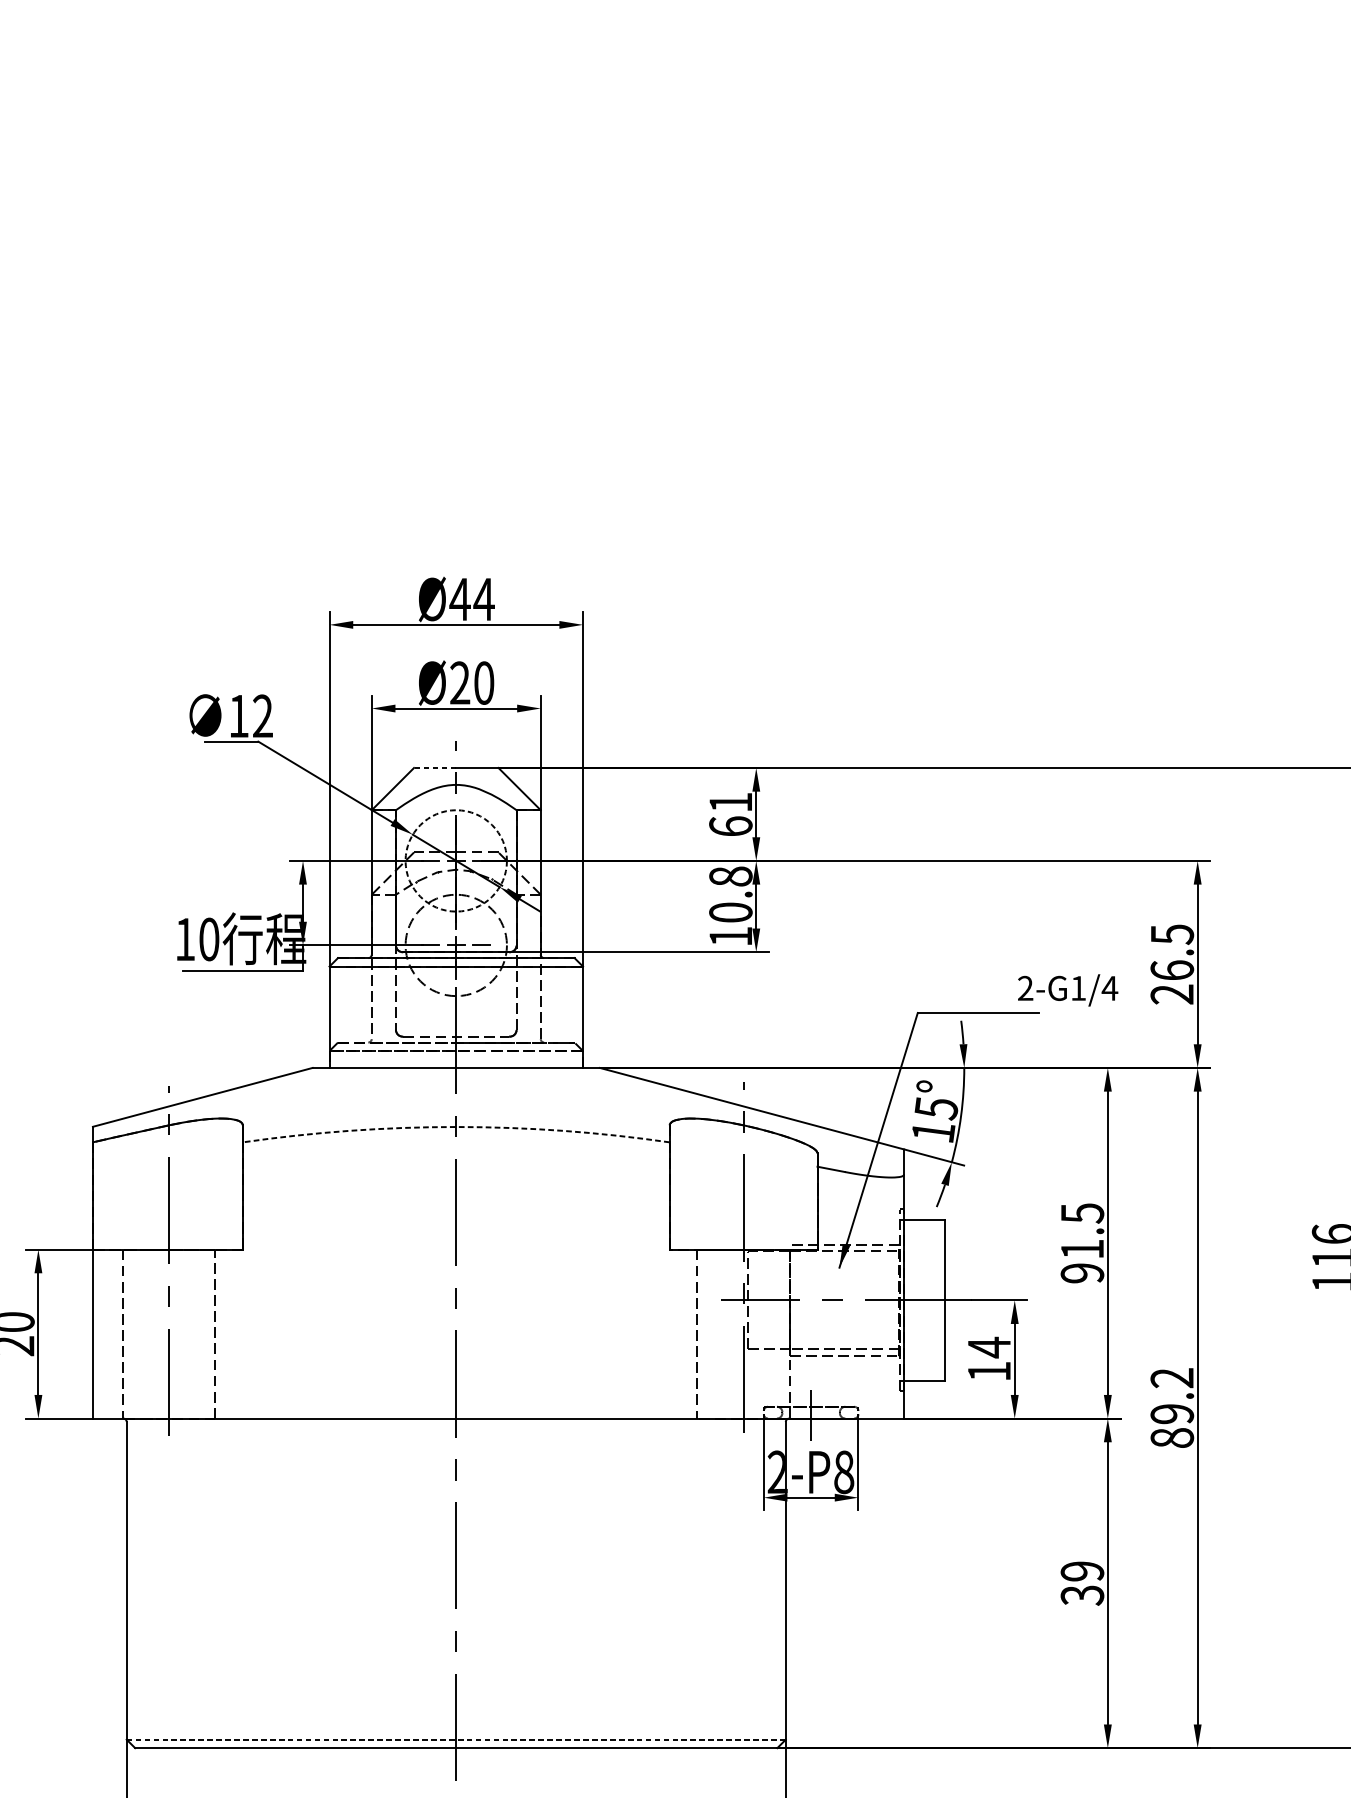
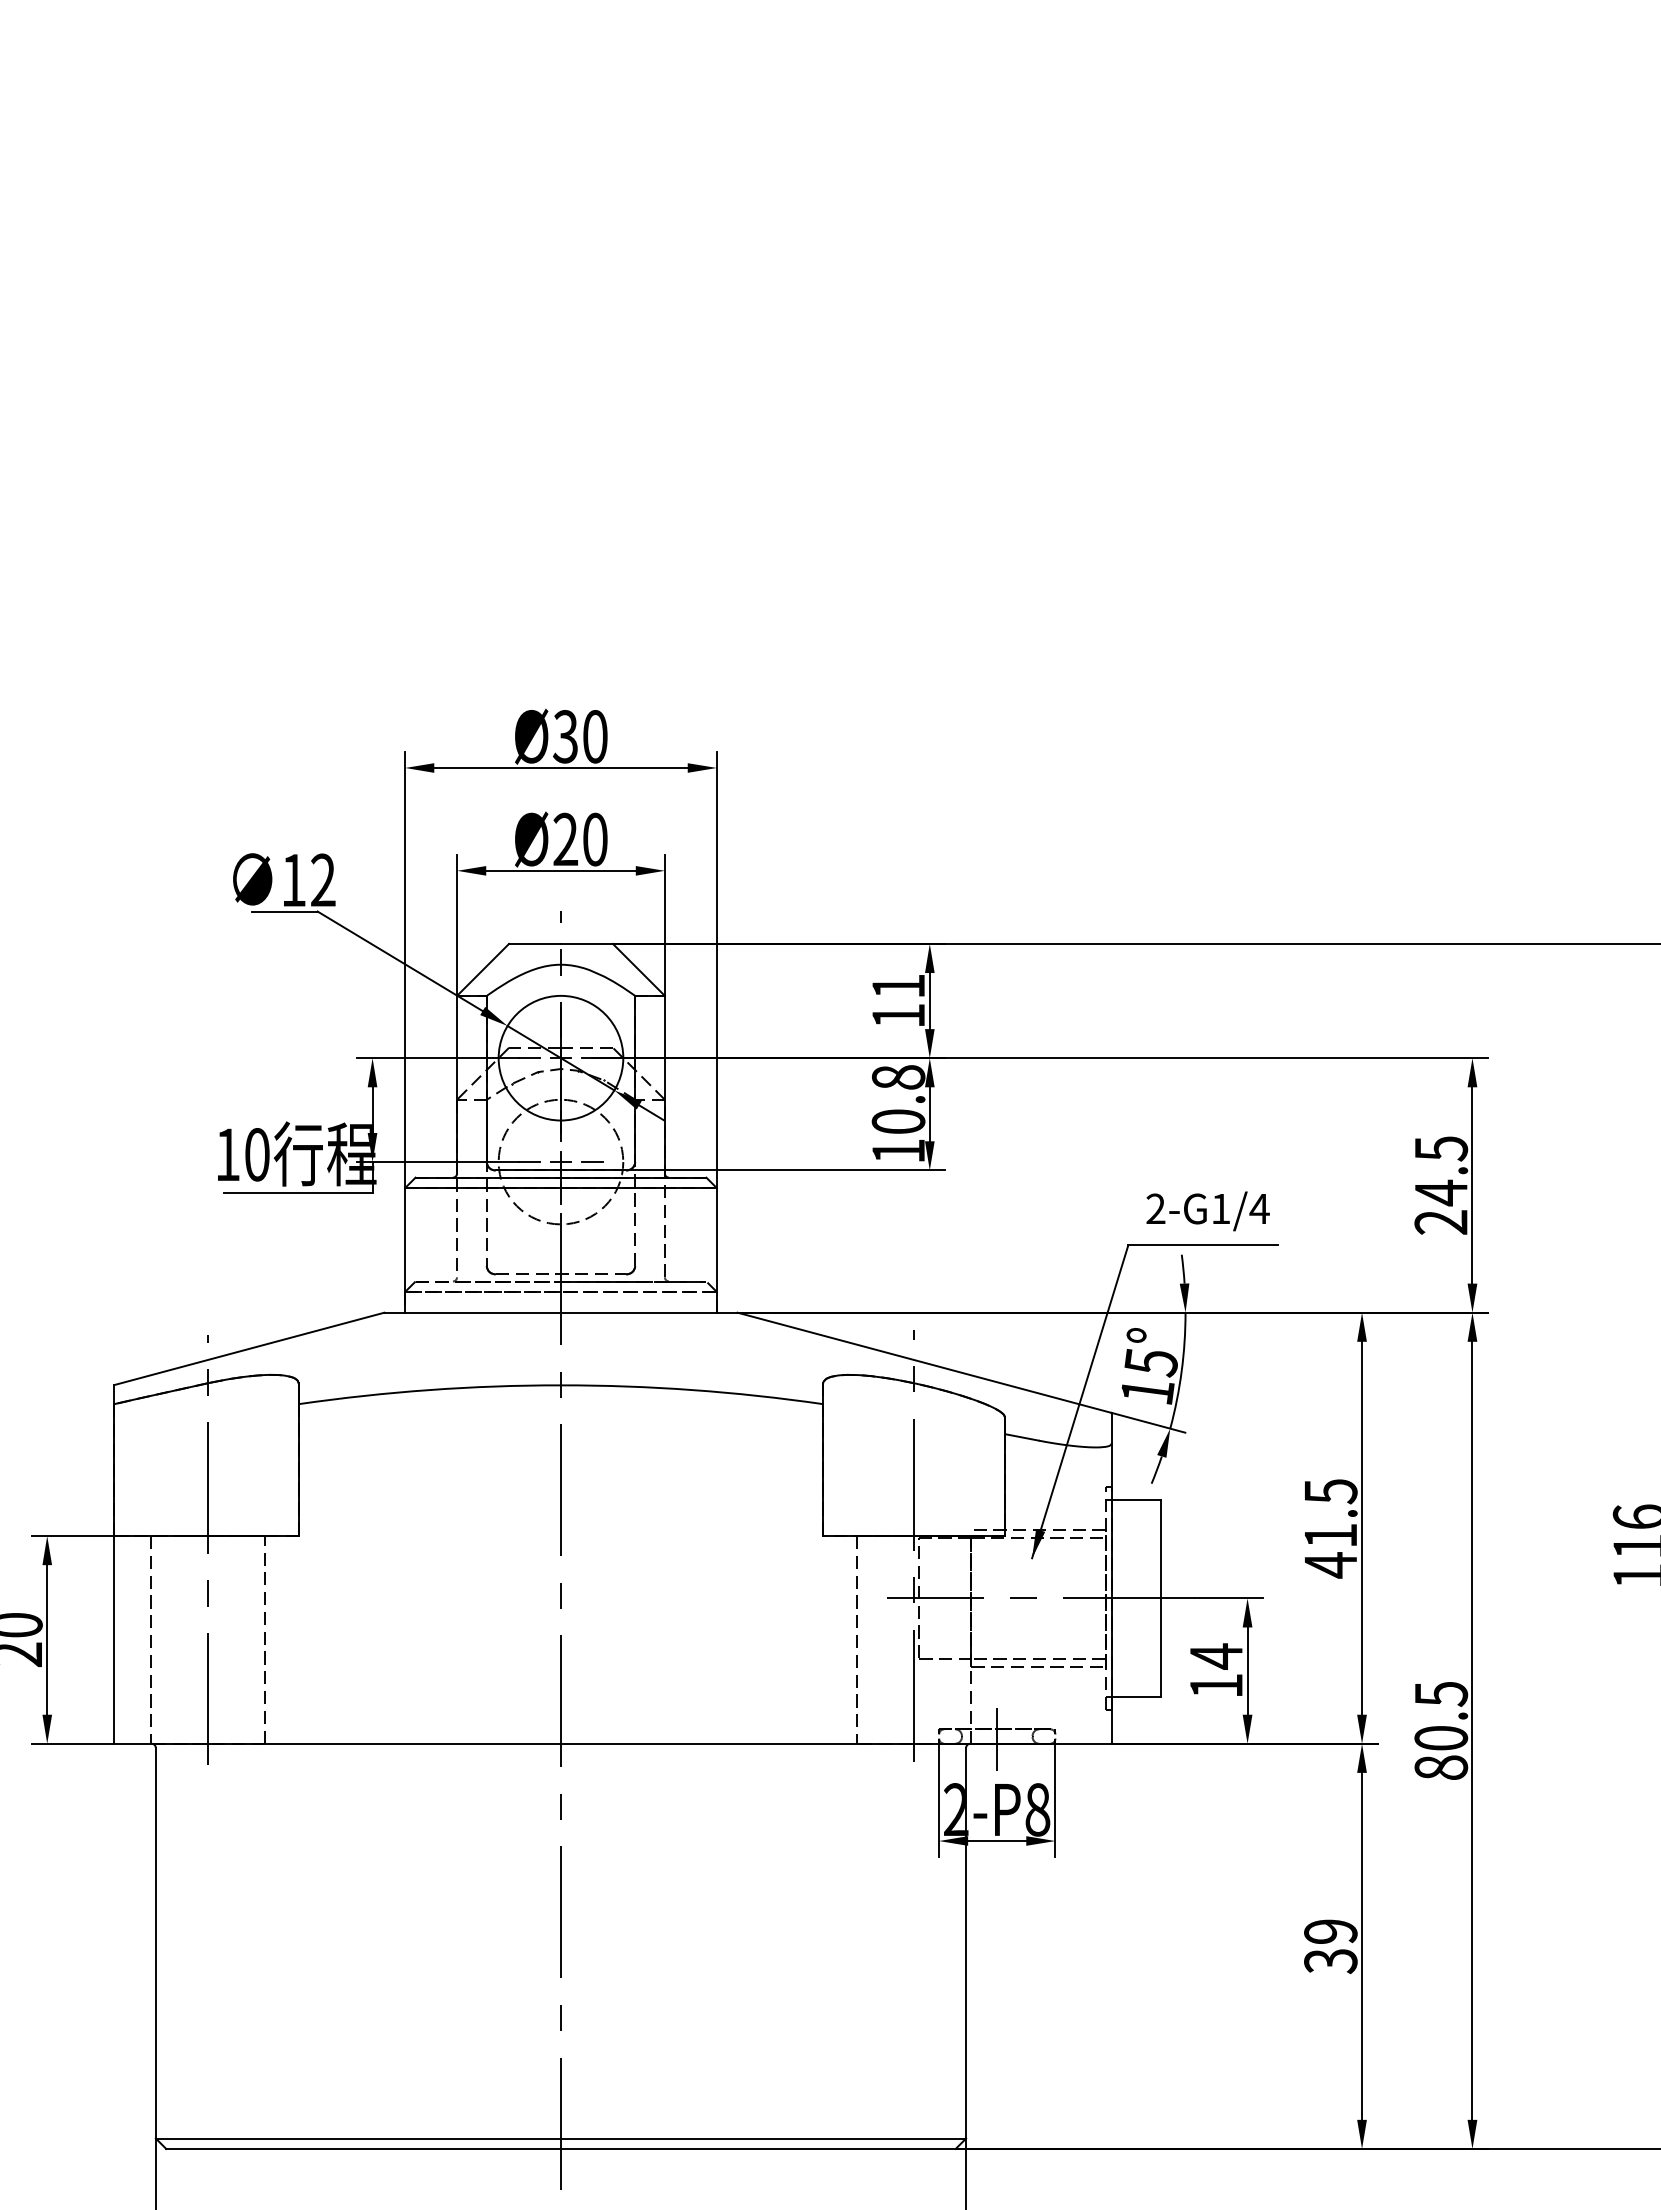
text: (472, 599) -> (580, 736), Ø44 -> Ø30
line: (435, 767) -> (535, 943), dashed -> solid
text: (730, 826) -> (898, 1015), 61 -> 11
circle: (455, 860) -> (560, 1057), dashed -> solid
text: (1172, 970) -> (1441, 1192), 26.5 -> 24.5
text: (1067, 990) -> (1207, 1211), moved
arc: (455, 1127) -> (560, 1385), dashed -> solid
text: (1082, 1273) -> (1330, 1565), 91.5 -> 41.5
text: (1172, 1395) -> (1441, 1715), 89.2 -> 80.5
line: (456, 1739) -> (561, 2138), dashed -> solid

